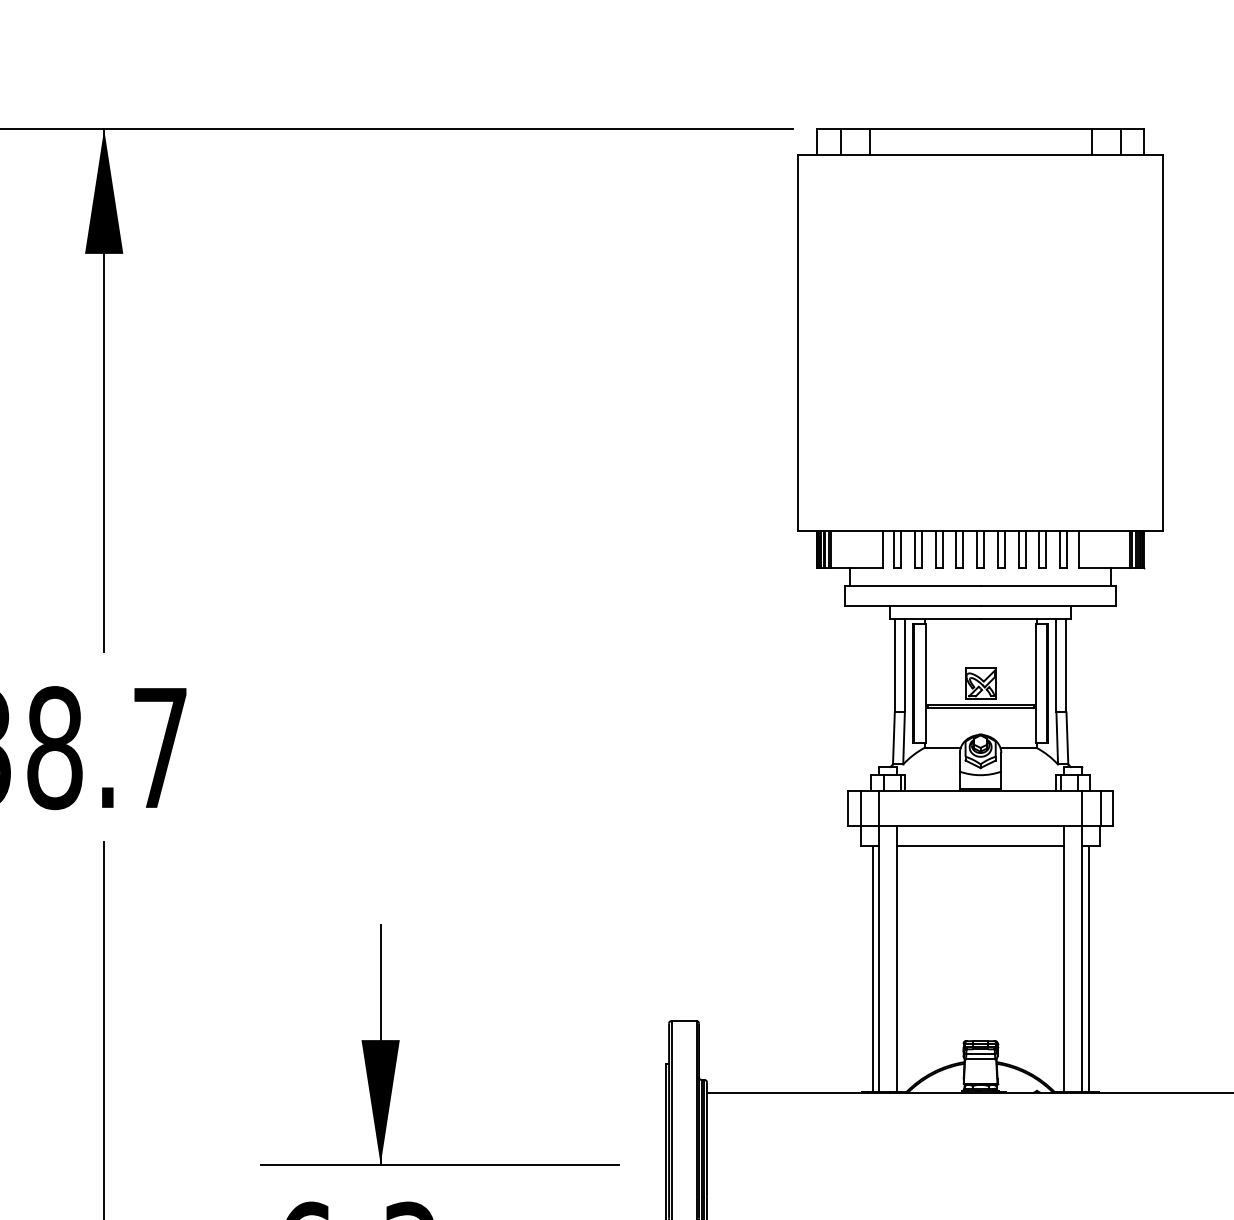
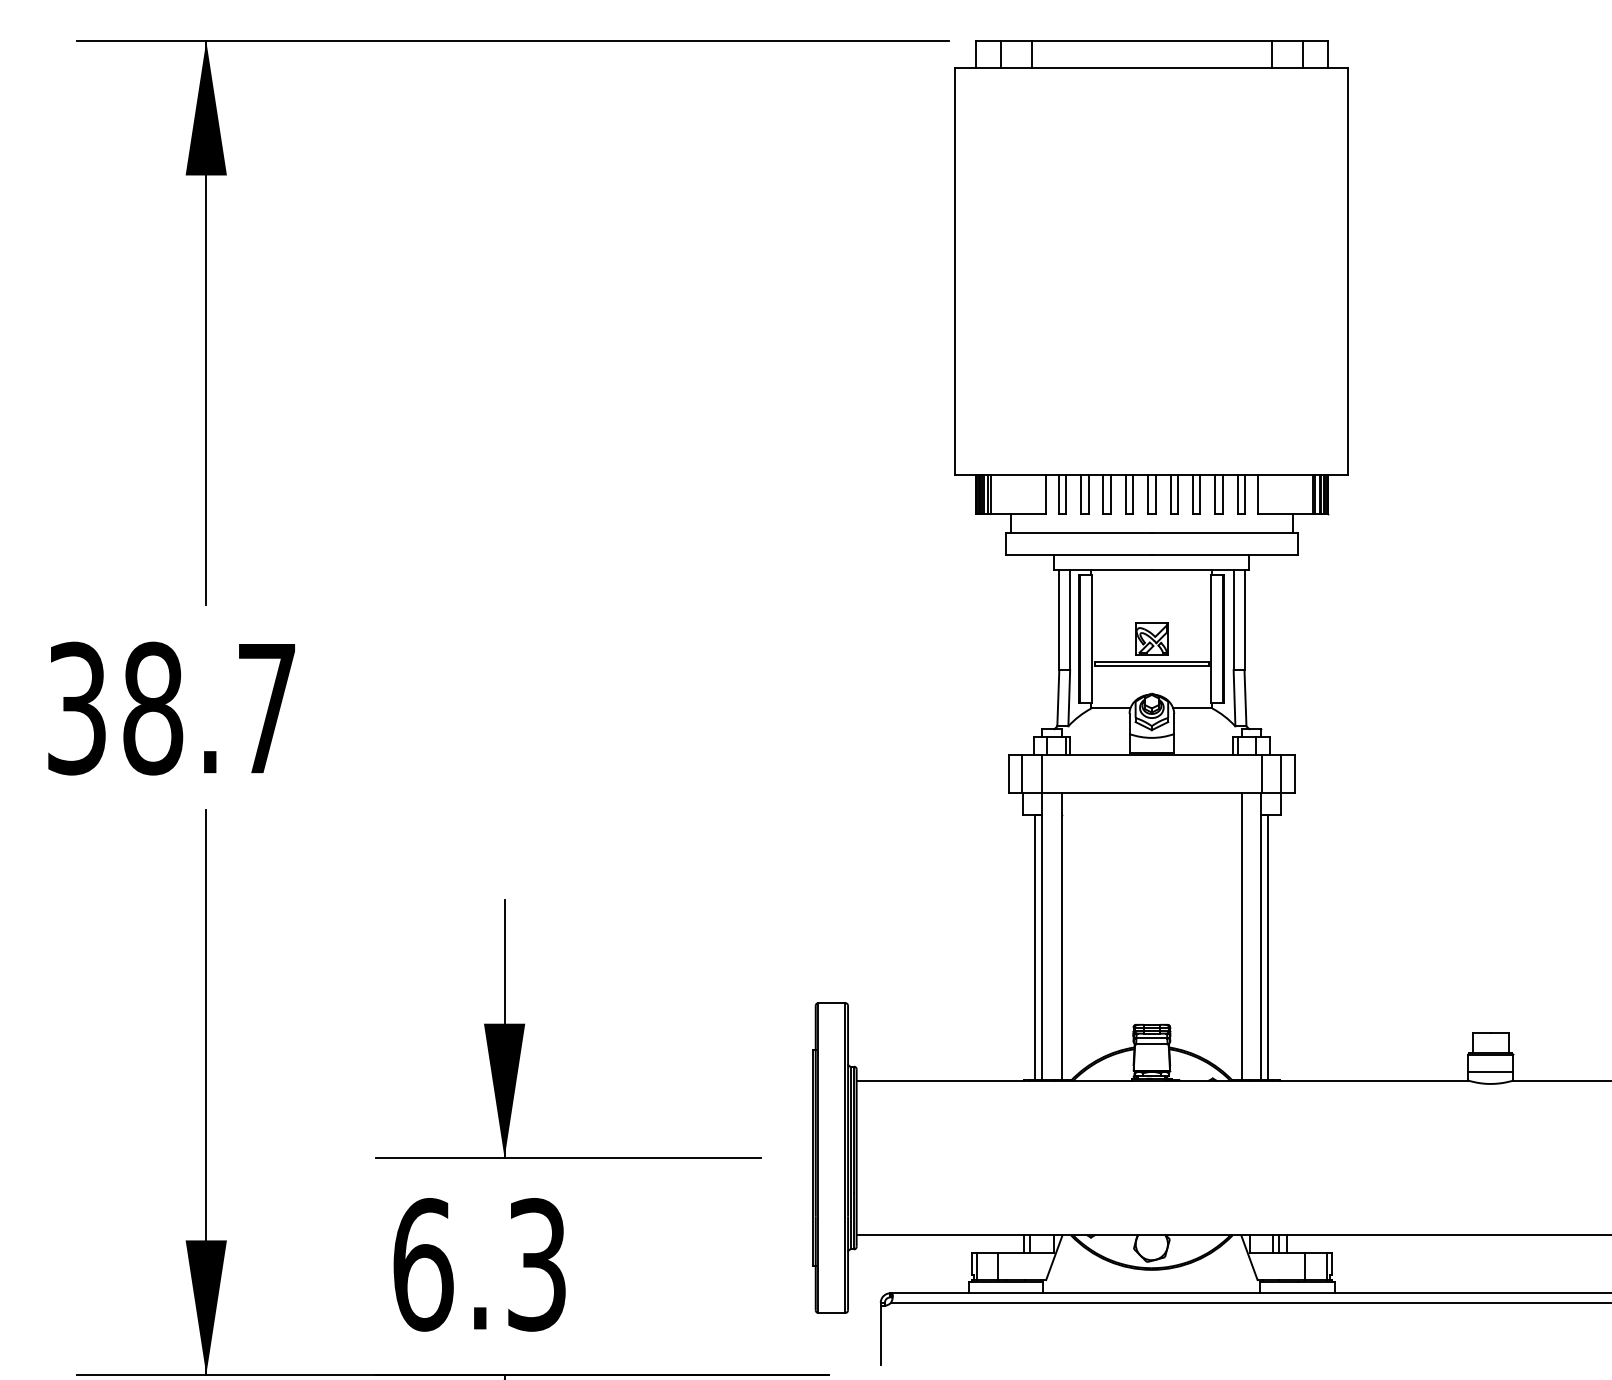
line: (980, 846) -> (1151, 814), removed

